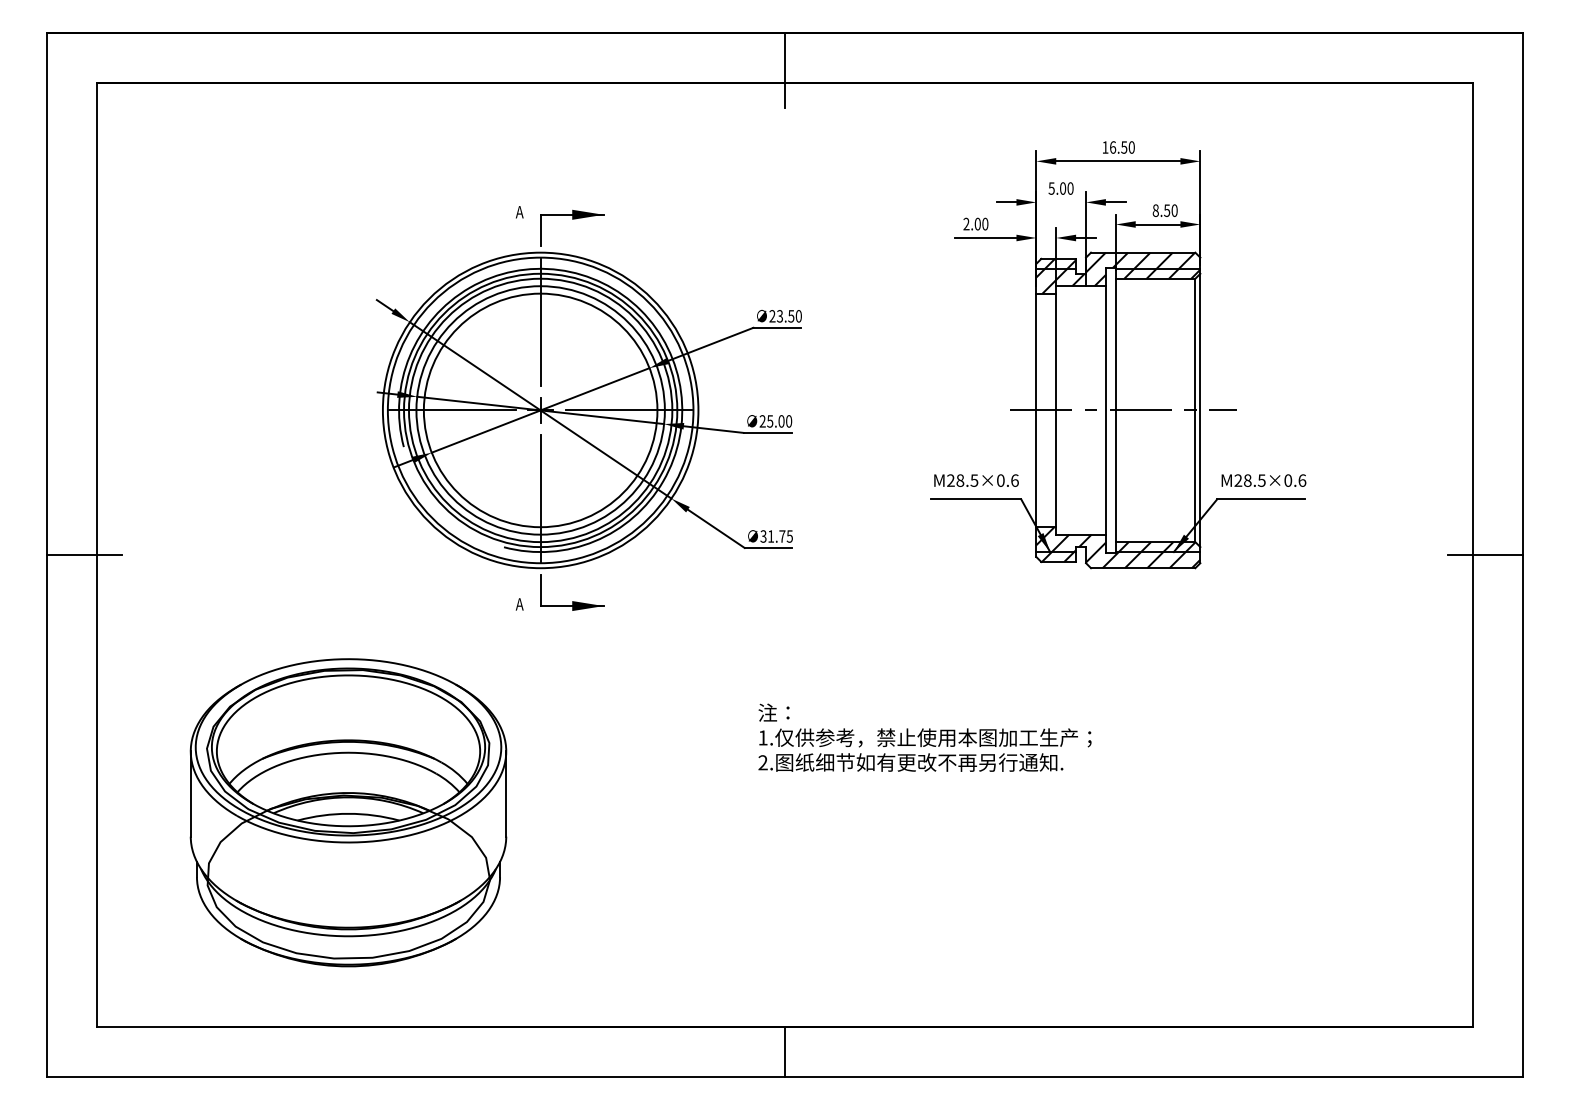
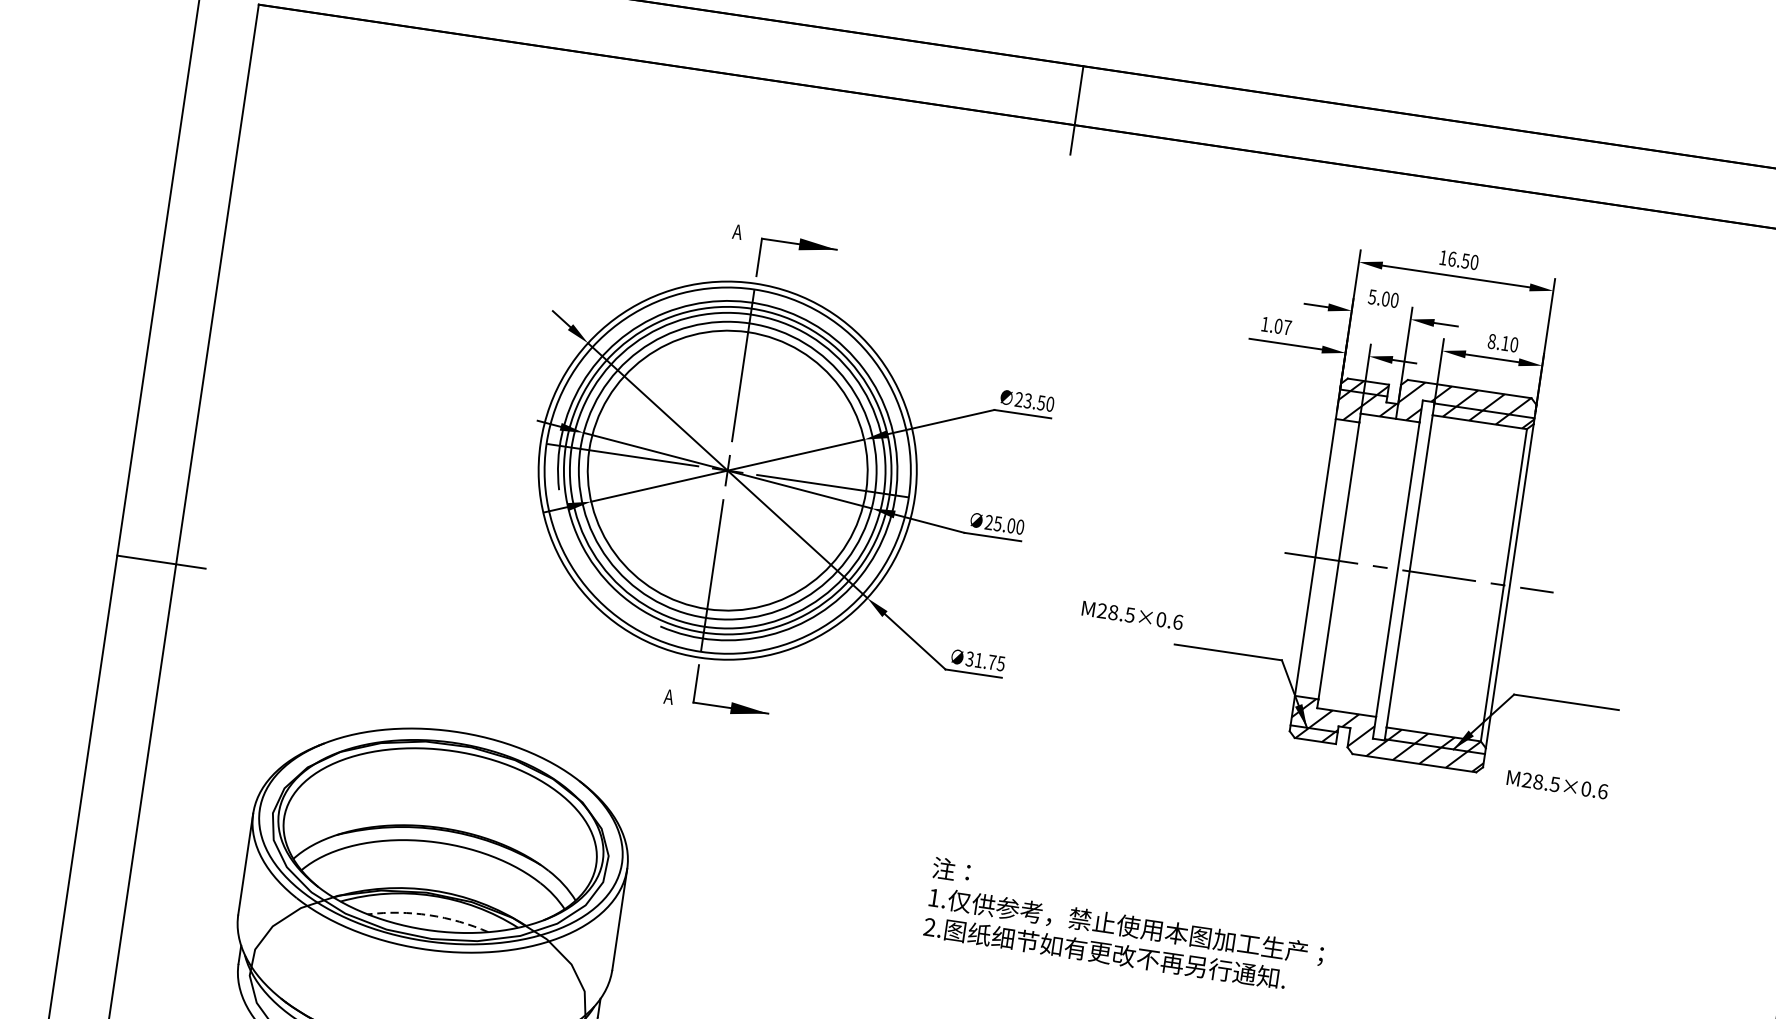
text: (1167, 210) -> (1505, 343), 8.50 -> 8.10
text: (975, 223) -> (1275, 325), 2.00 -> 1.07
text: (976, 480) -> (1132, 615), moved
text: (1263, 480) -> (1557, 784), moved
arc: (348, 813) -> (429, 914), solid -> dashed

